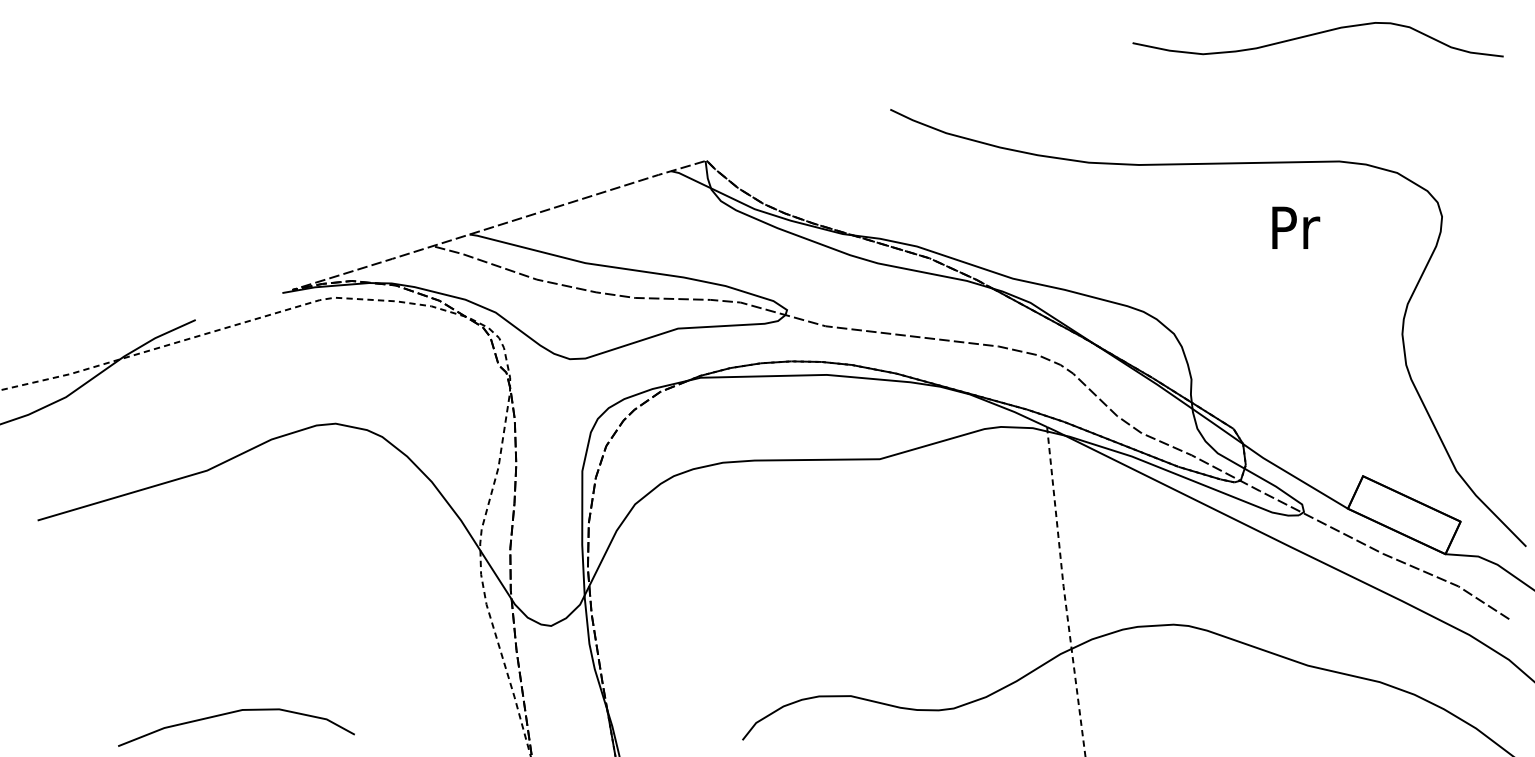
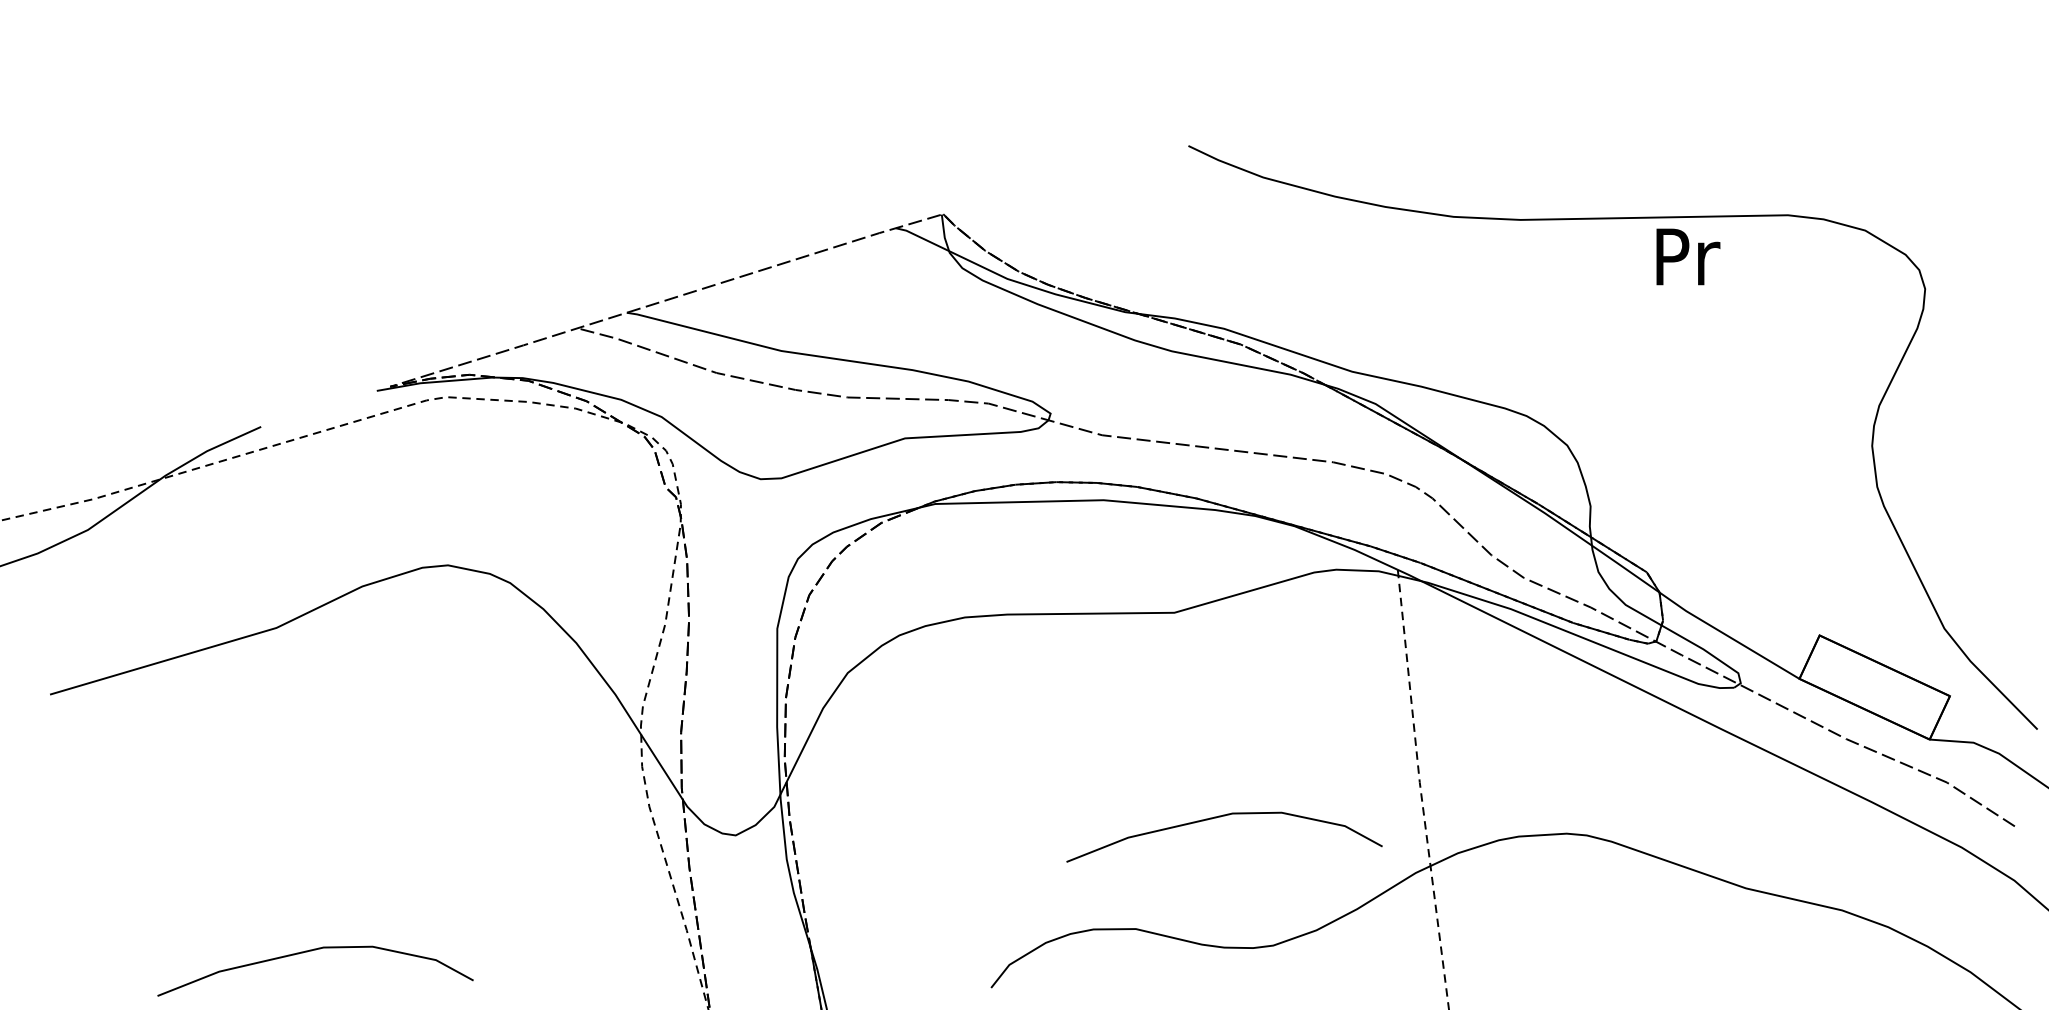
curve: (1318, 34) -> (1759, 45), removed
text: (1296, 227) -> (1688, 256), moved
curve: (914, 612) -> (1220, 817), added

